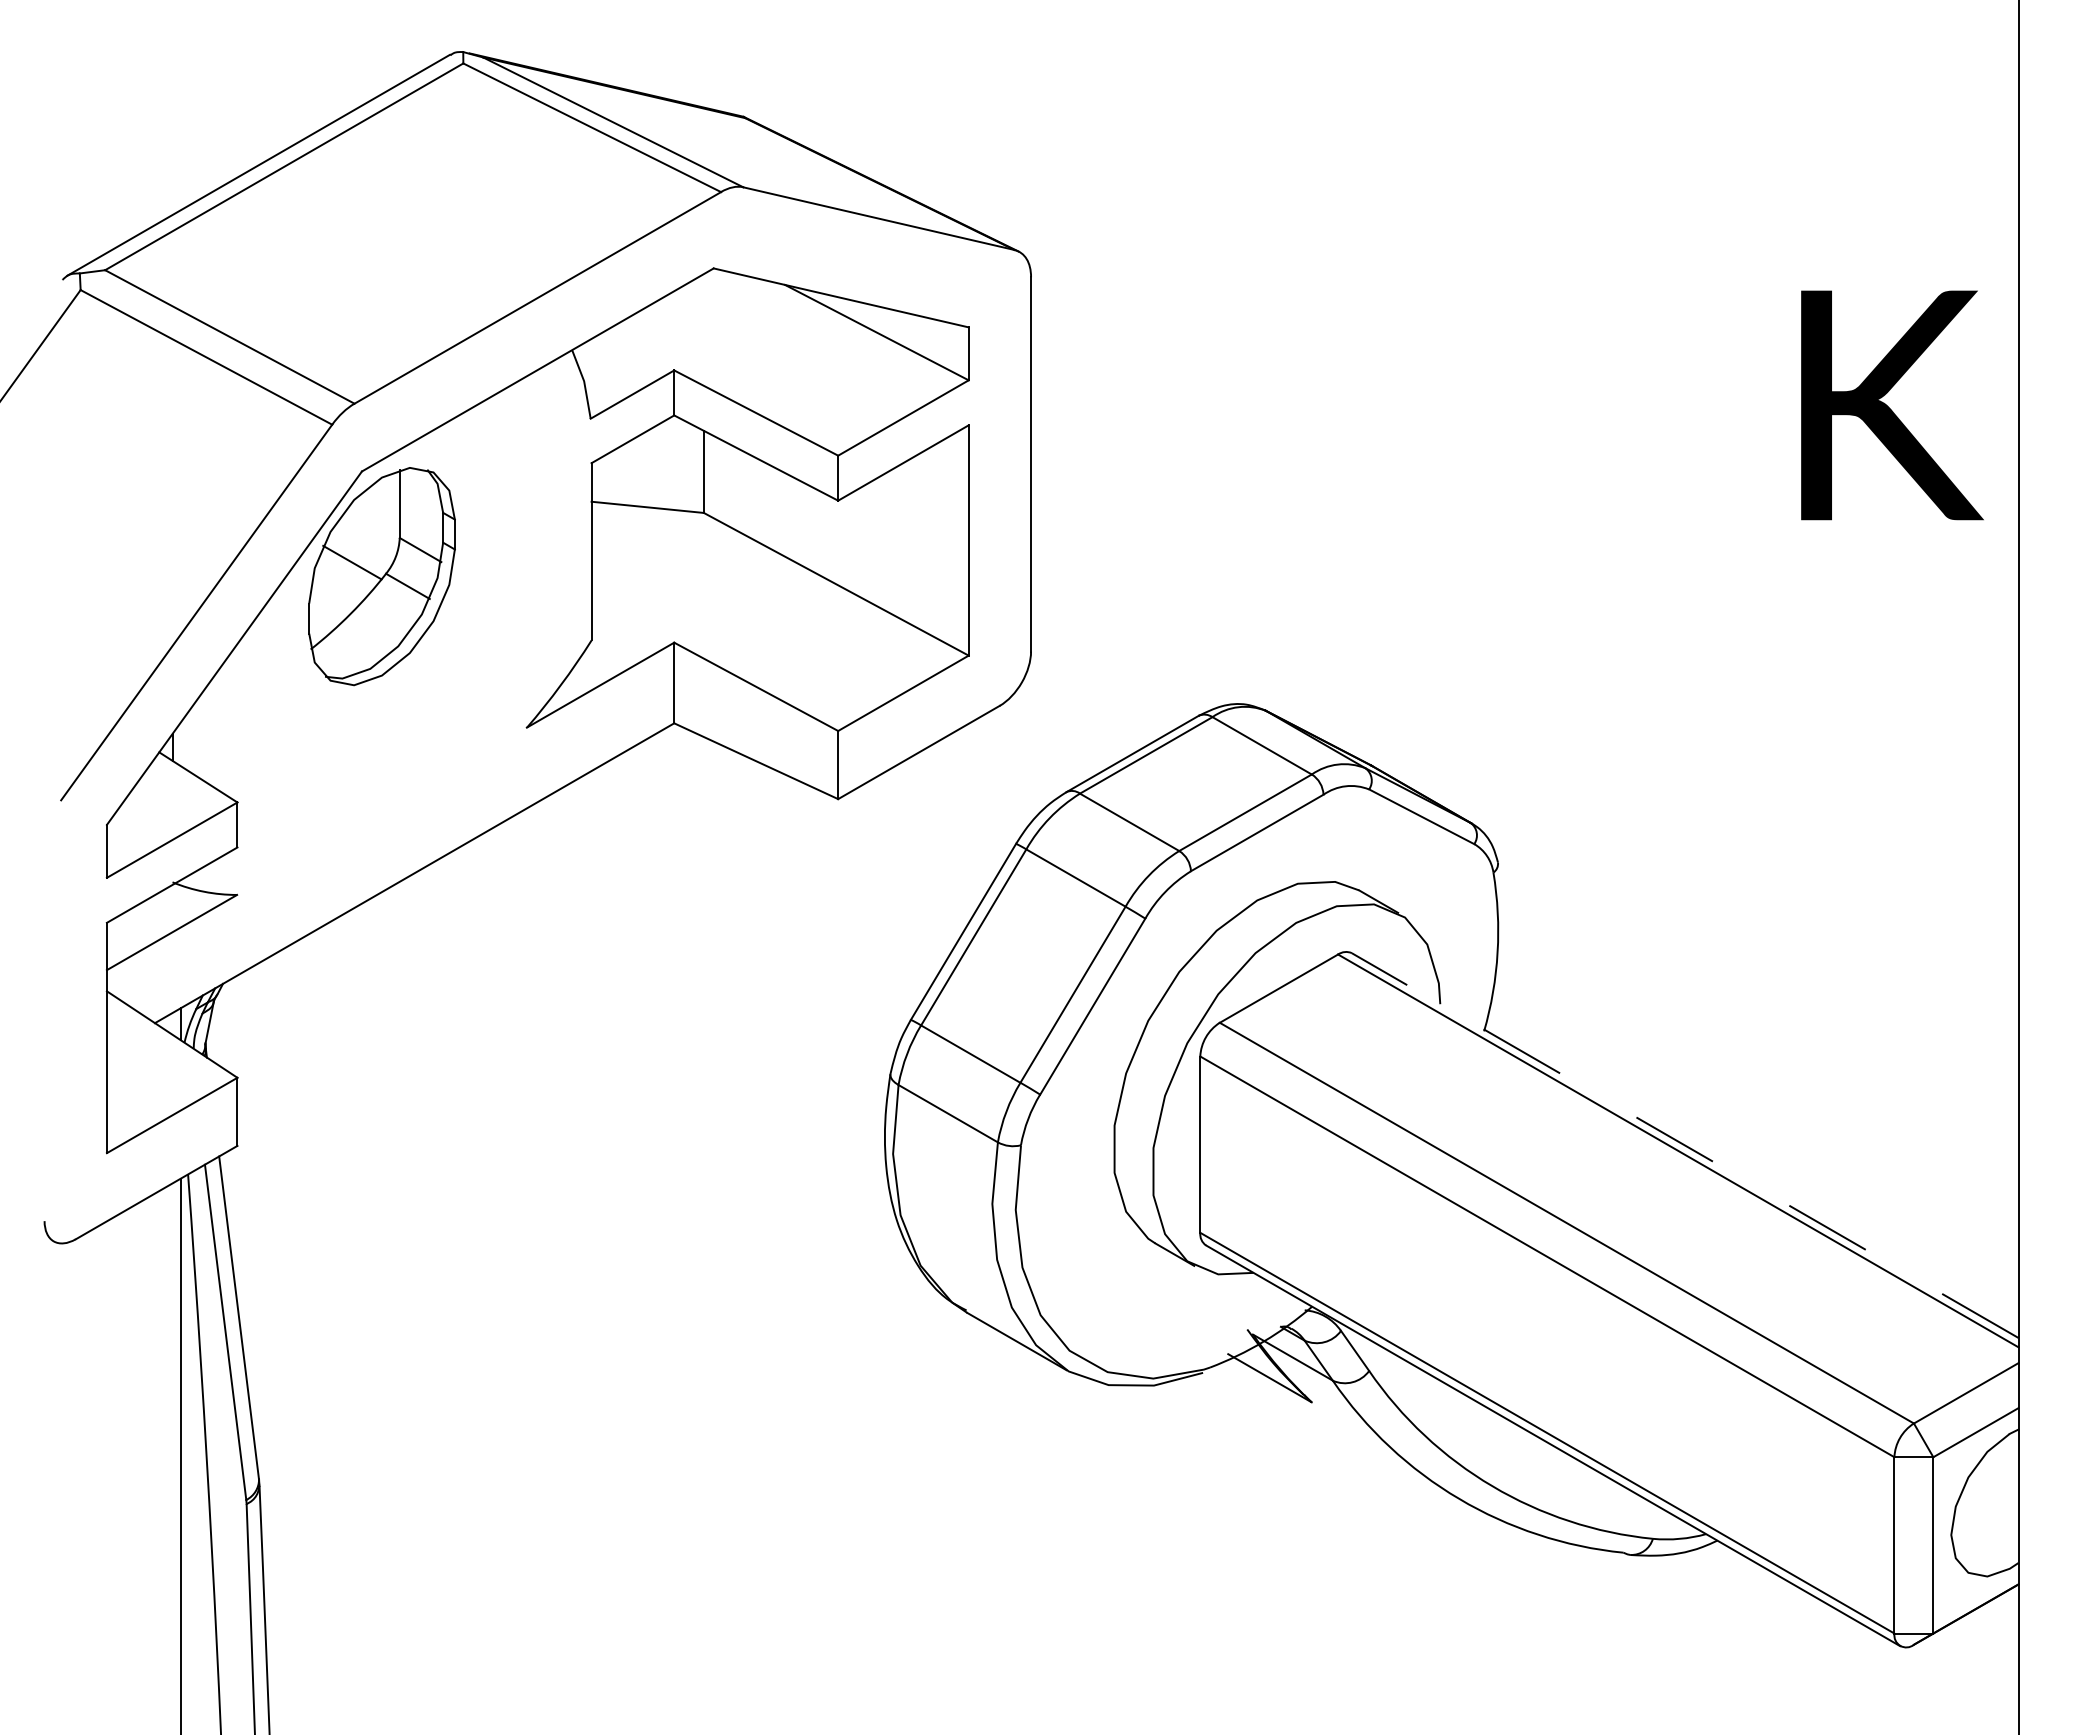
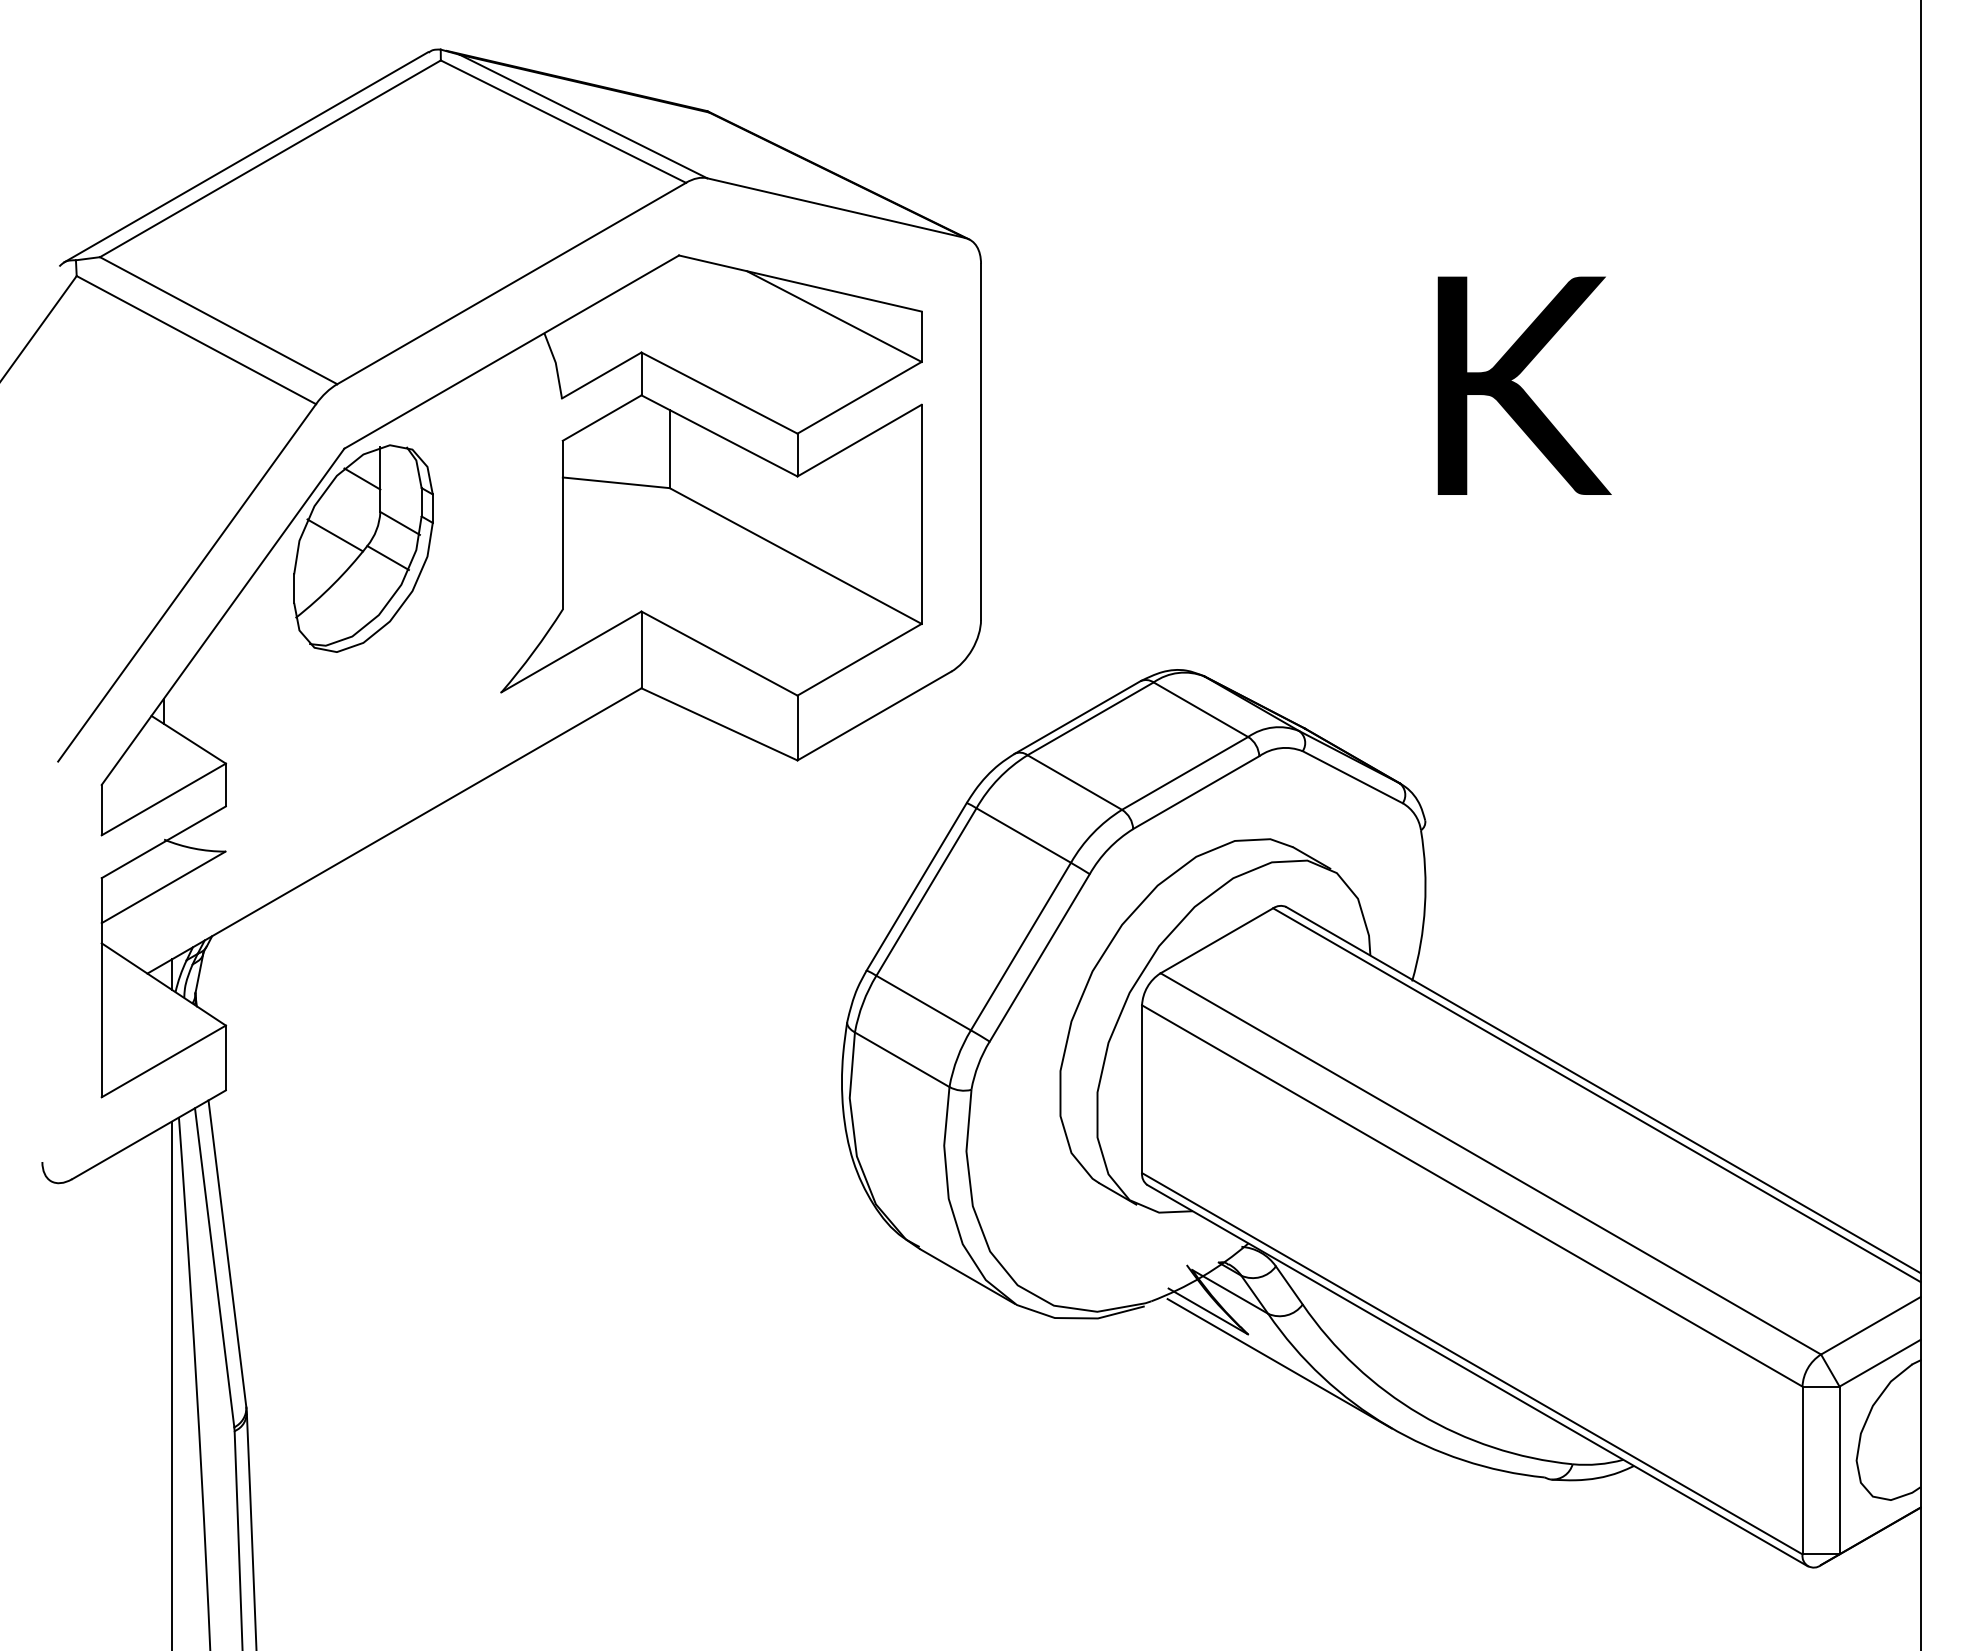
text: (1892, 405) -> (1524, 385), moved
line: (380, 503) -> (362, 479), added
line: (1685, 1145) -> (1603, 1090), dashed -> solid
line: (1344, 1433) -> (1279, 1364), added

